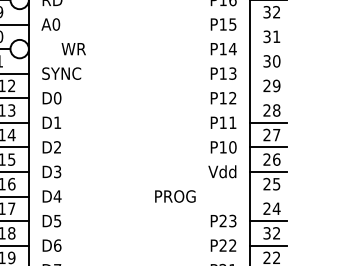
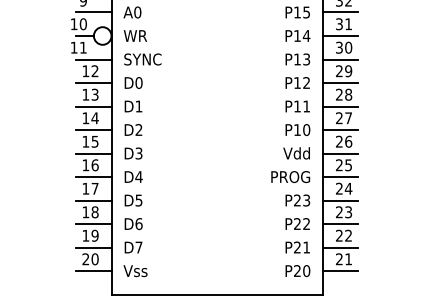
line: (268, 24) -> (340, 12), added
text: (73, 48) -> (135, 35), moved
line: (268, 49) -> (340, 36), added
line: (268, 73) -> (340, 59), added
line: (268, 98) -> (340, 83), added
text: (175, 196) -> (290, 177), moved
line: (268, 196) -> (340, 177), added
text: (272, 233) -> (344, 212), 32 -> 23

